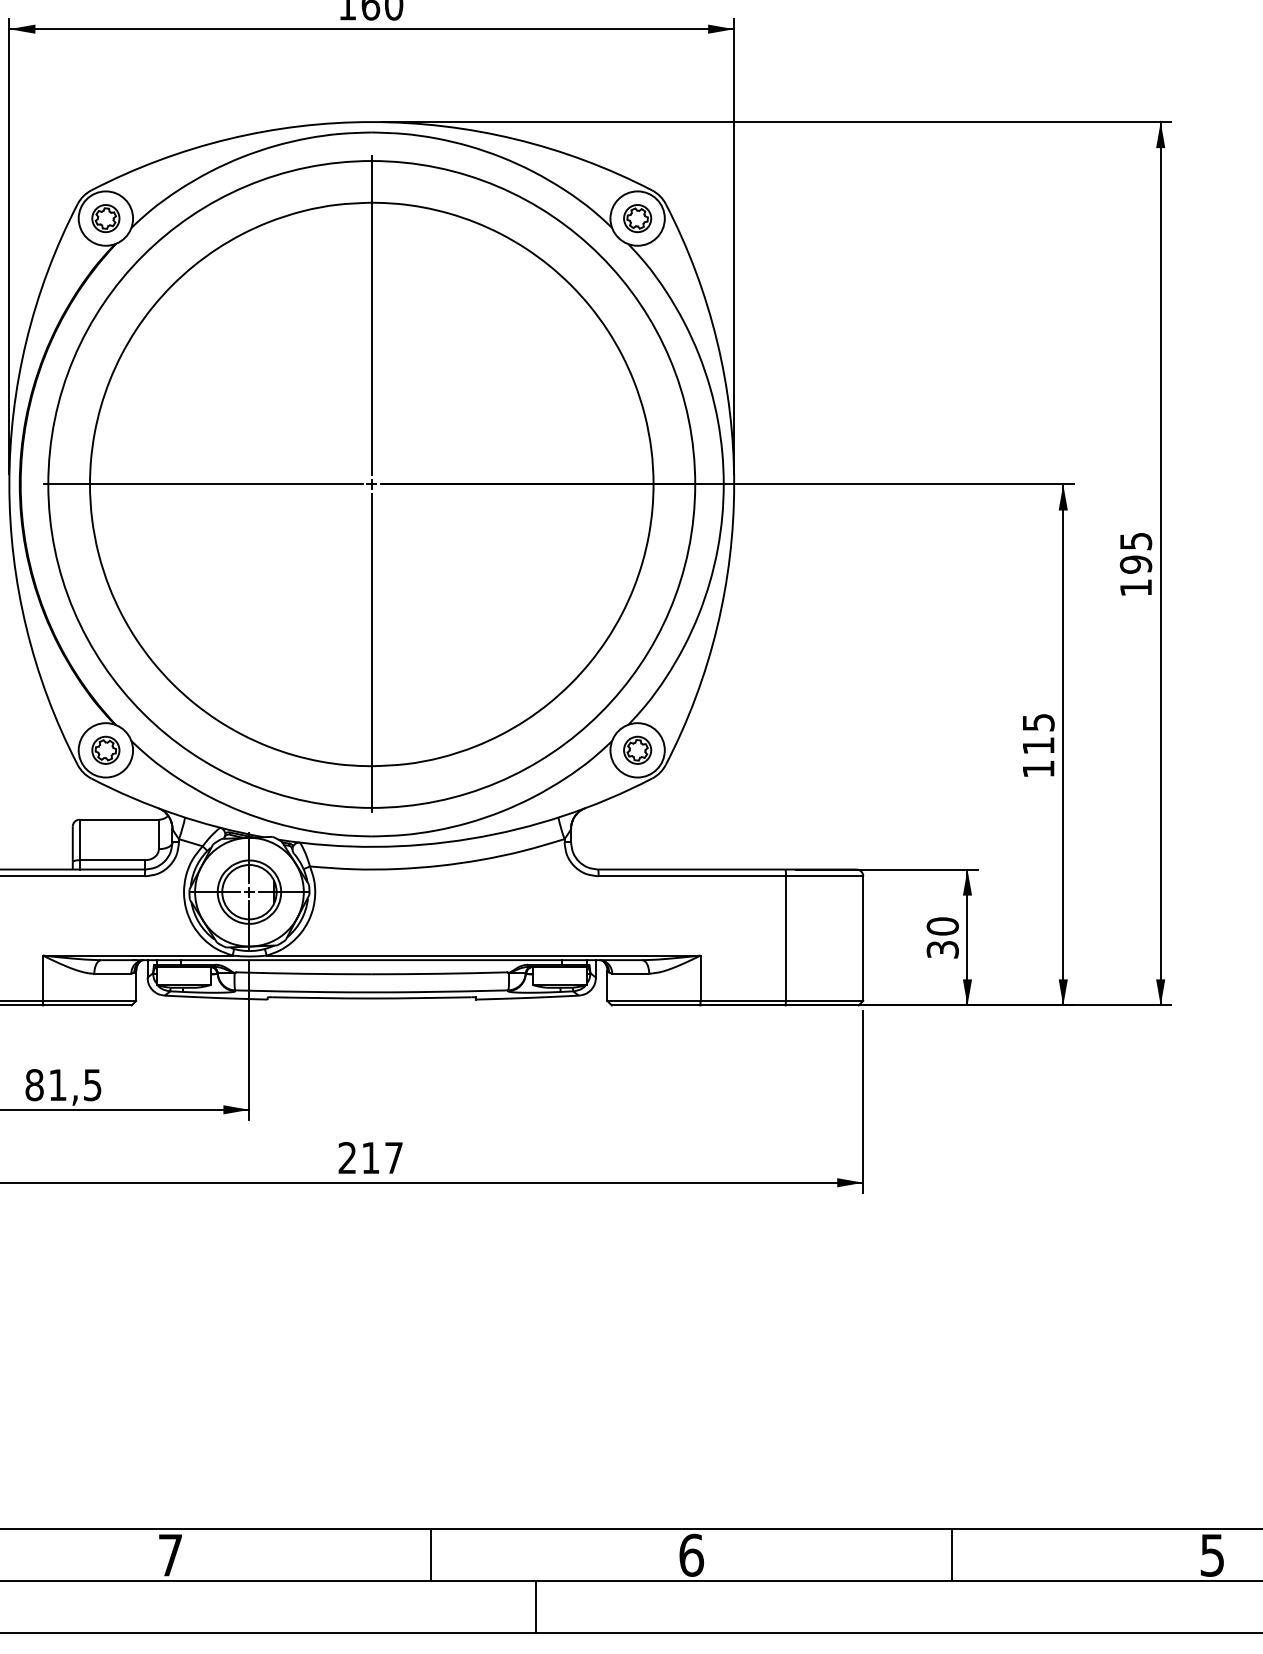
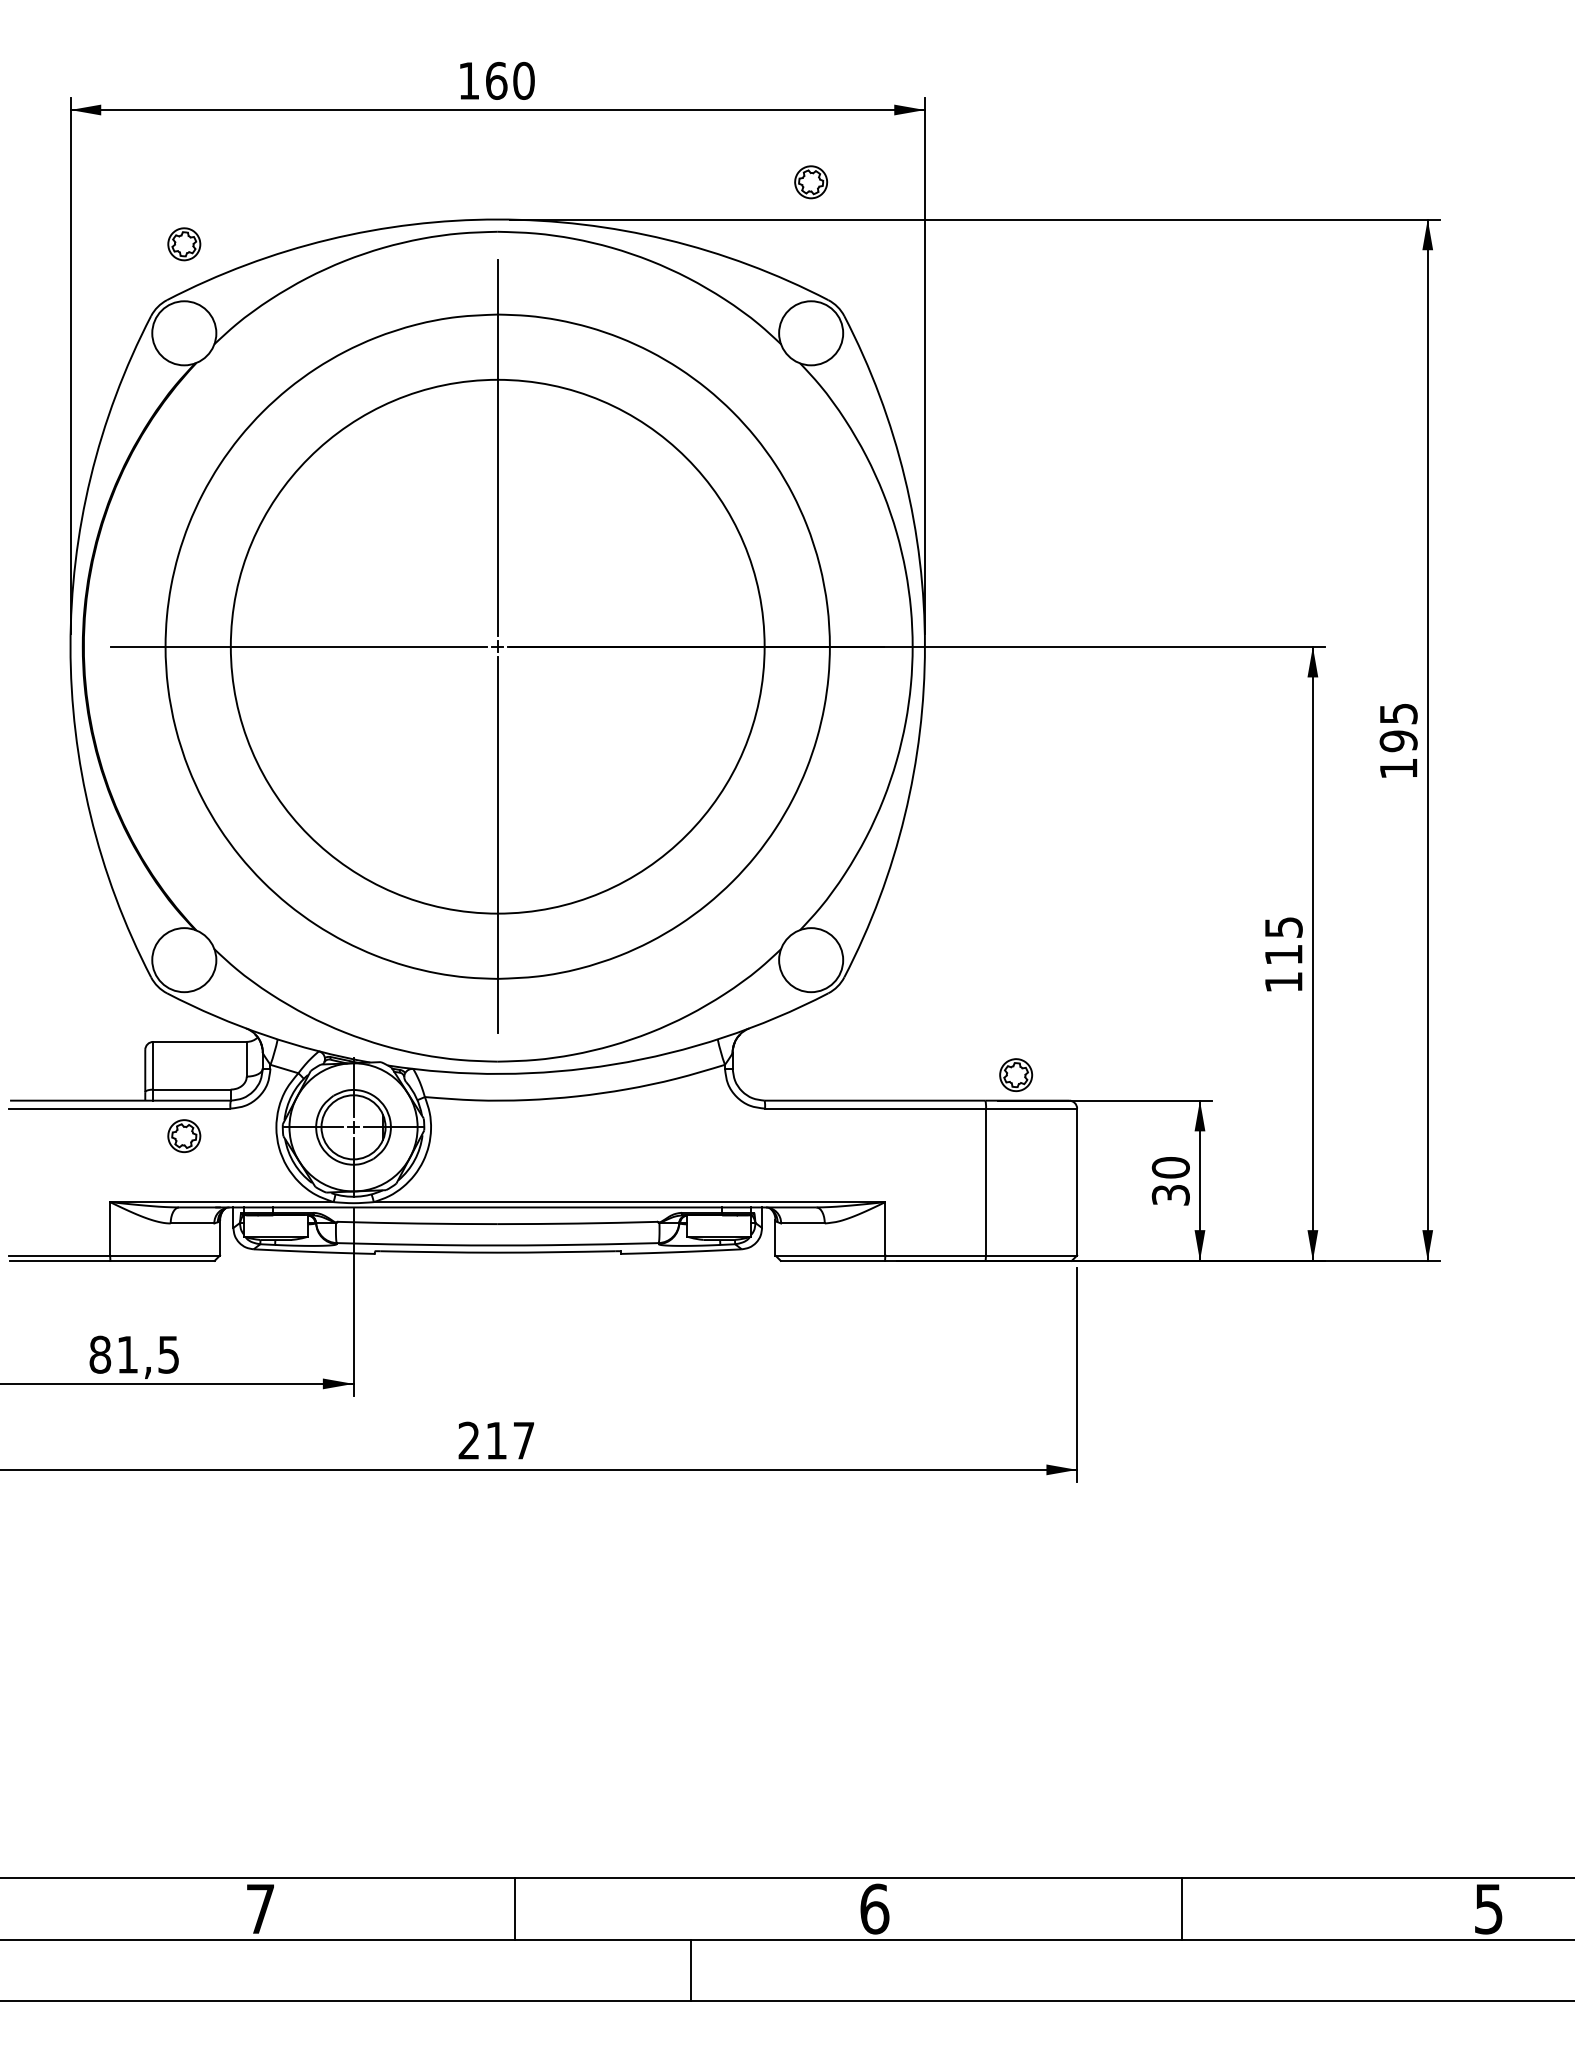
part: (106, 218) -> (184, 244), moved
part: (637, 218) -> (811, 182), moved
circle: (371, 484) -> (497, 646), size x0.7
part: (106, 750) -> (184, 1136), moved
part: (637, 750) -> (1016, 1075), moved
line: (430, 1554) -> (514, 1908), moved

